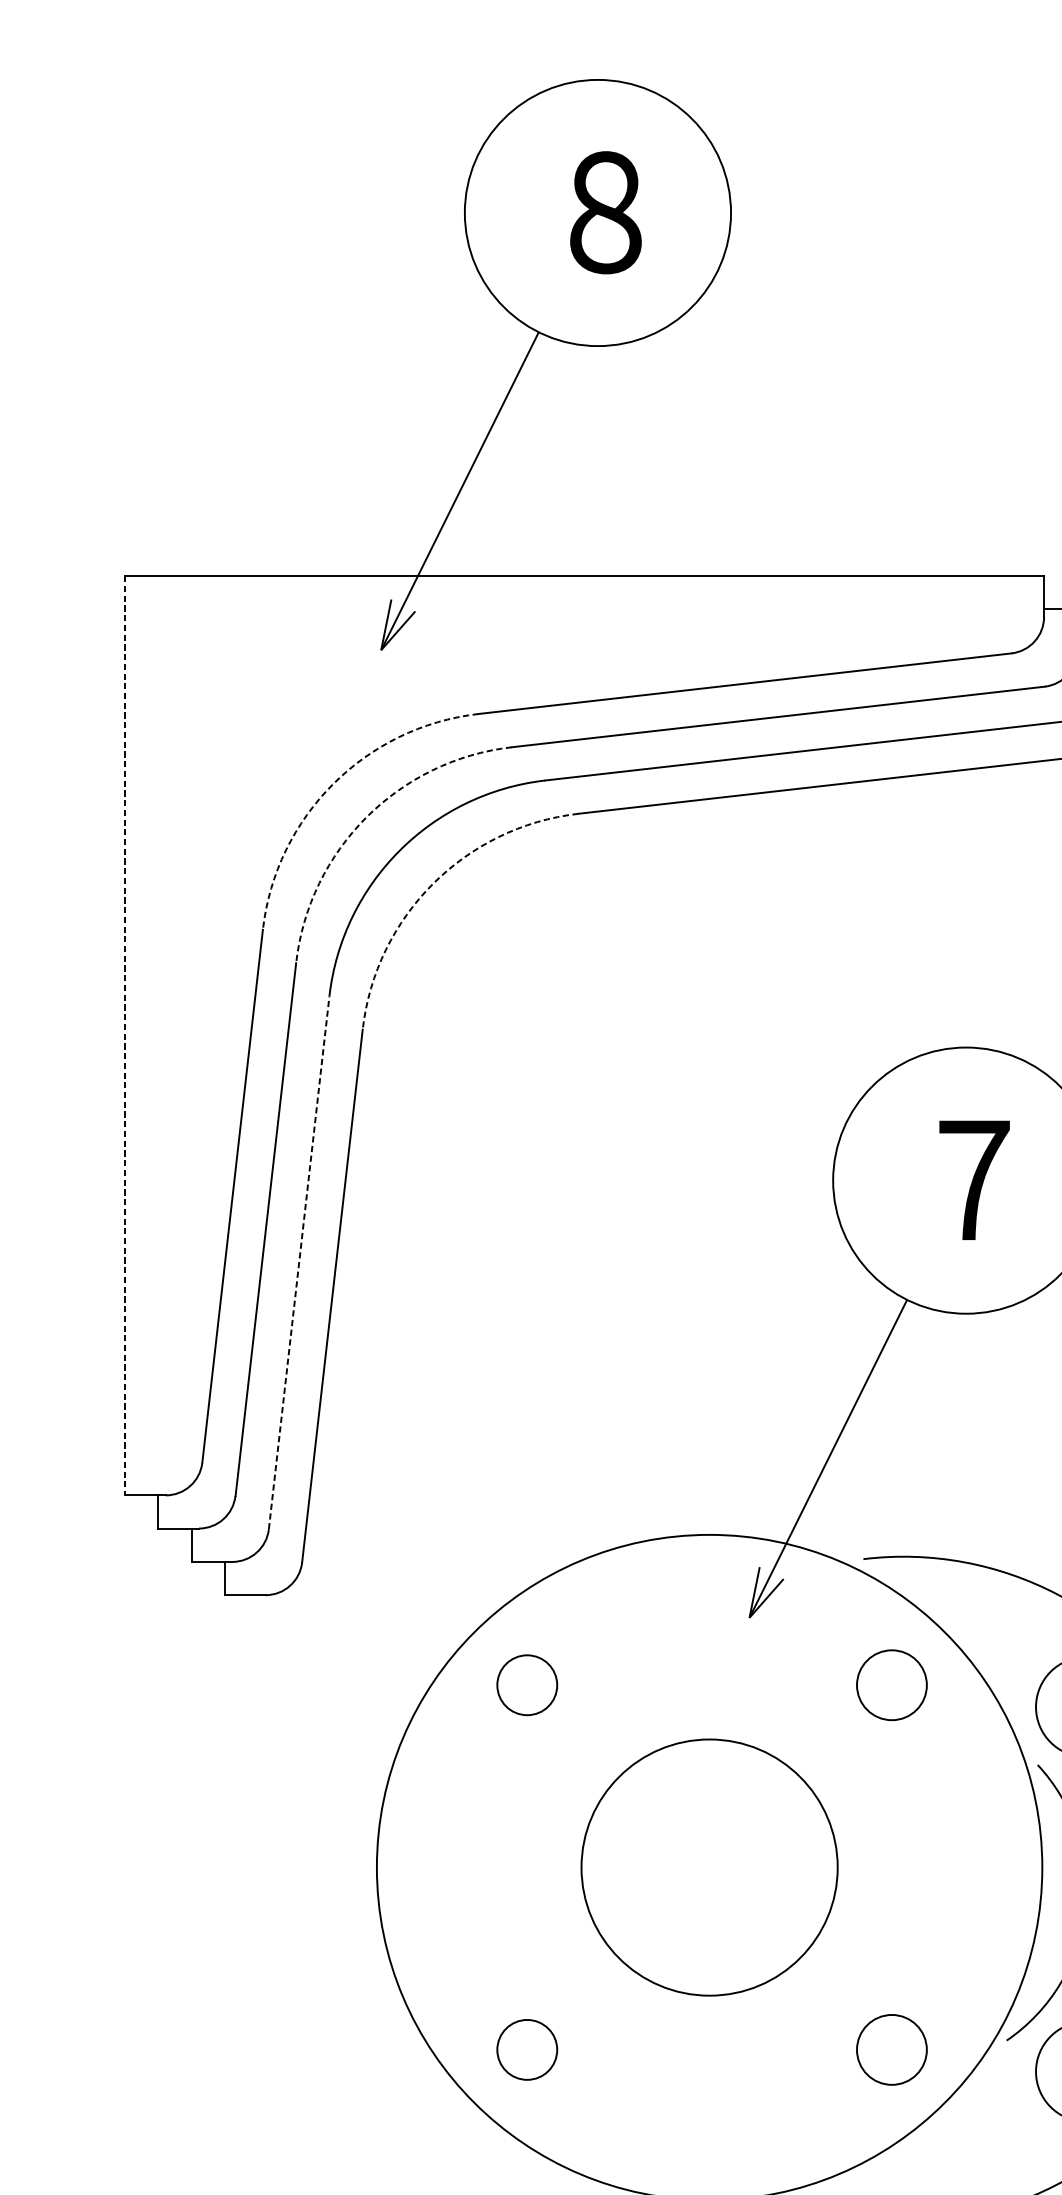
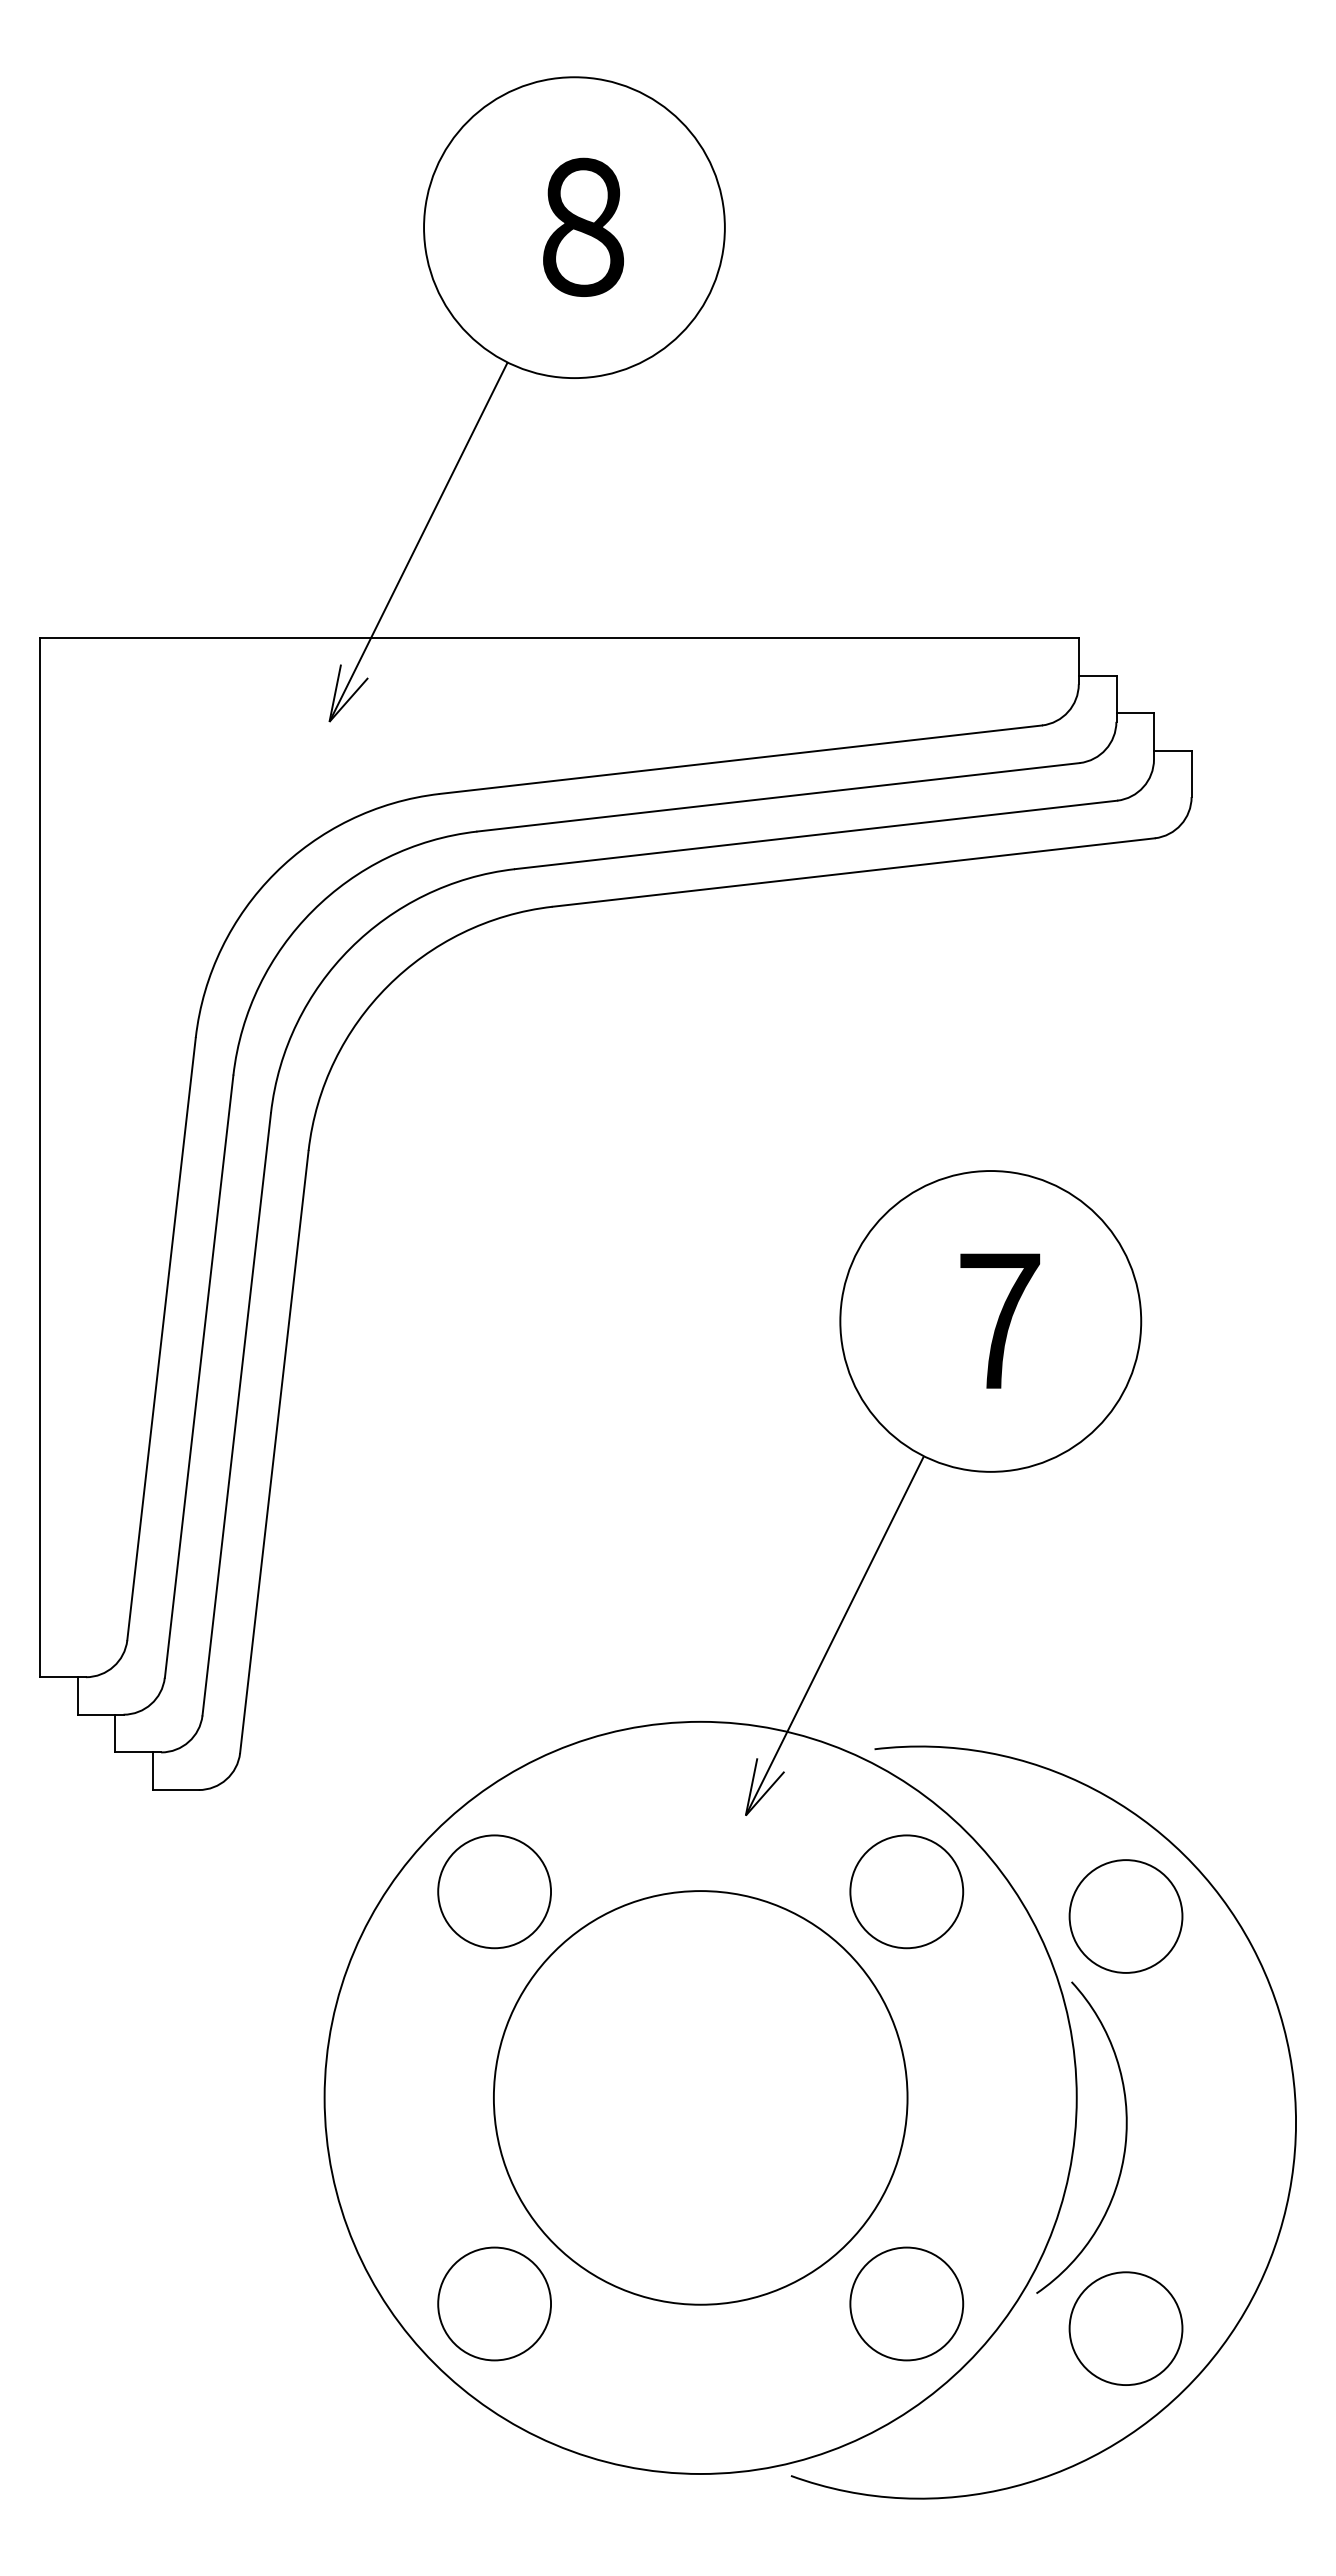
arc: (333, 784) -> (275, 873), dashed -> solid
arc: (366, 817) -> (312, 910), dashed -> solid
arc: (432, 884) -> (387, 986), dashed -> solid
line: (124, 1036) -> (39, 1158), dashed -> solid
line: (298, 1262) -> (236, 1413), dashed -> solid
circle: (527, 1684) -> (494, 1891), size x1.67
circle: (891, 1684) -> (906, 1891), size x1.43
circle: (709, 1867) -> (700, 2097), size x1.43
circle: (527, 2049) -> (494, 2303), size x1.67
circle: (891, 2049) -> (906, 2303), size x1.43

